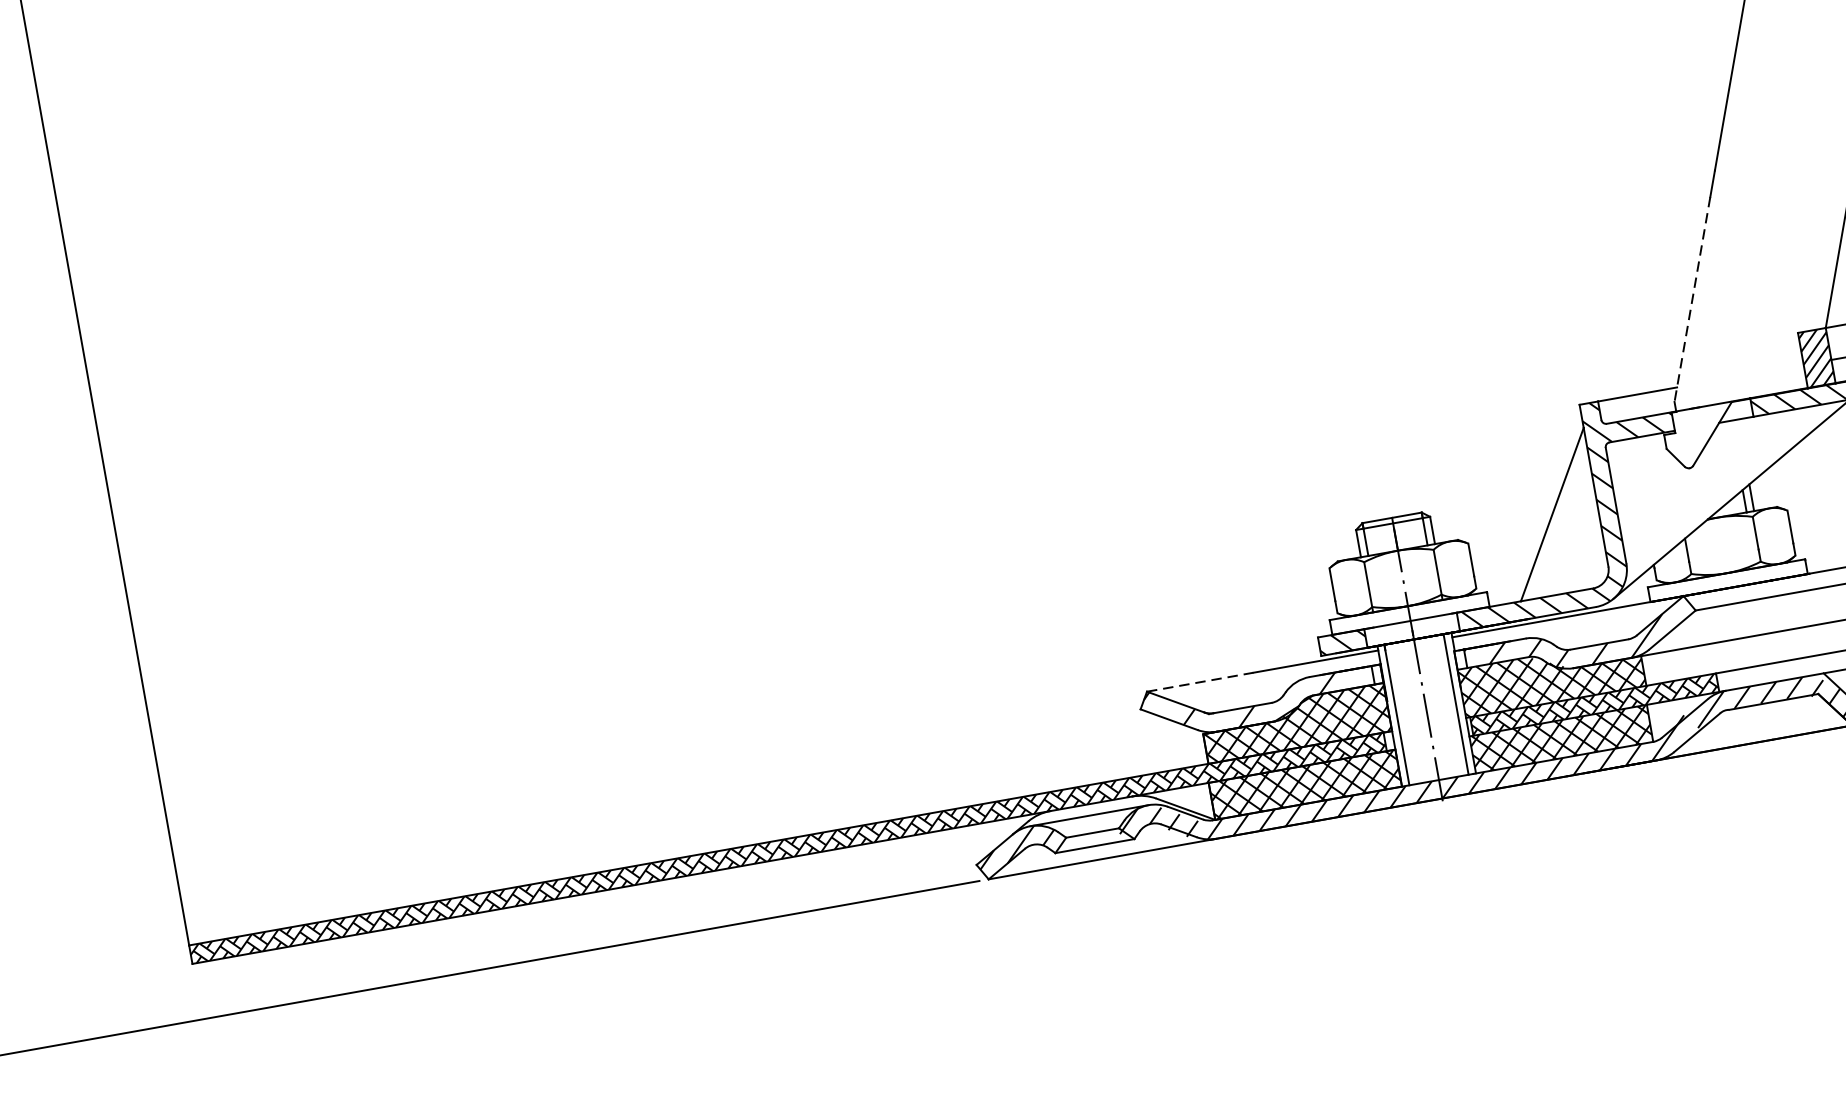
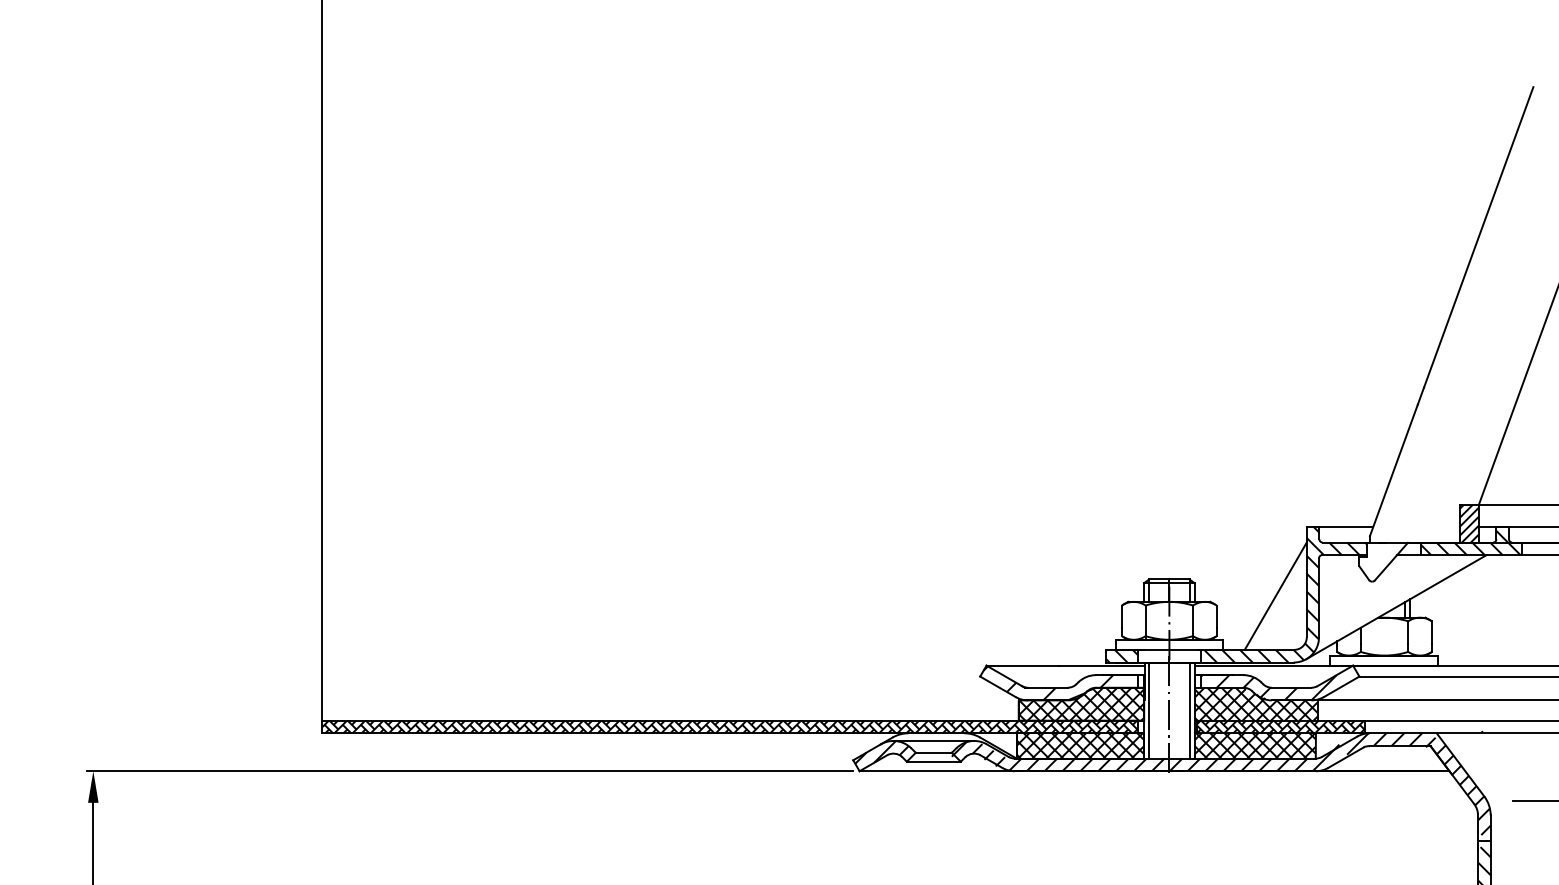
line: (1691, 299) -> (1393, 470), dashed -> solid
line: (1201, 681) -> (1023, 665), dashed -> solid

